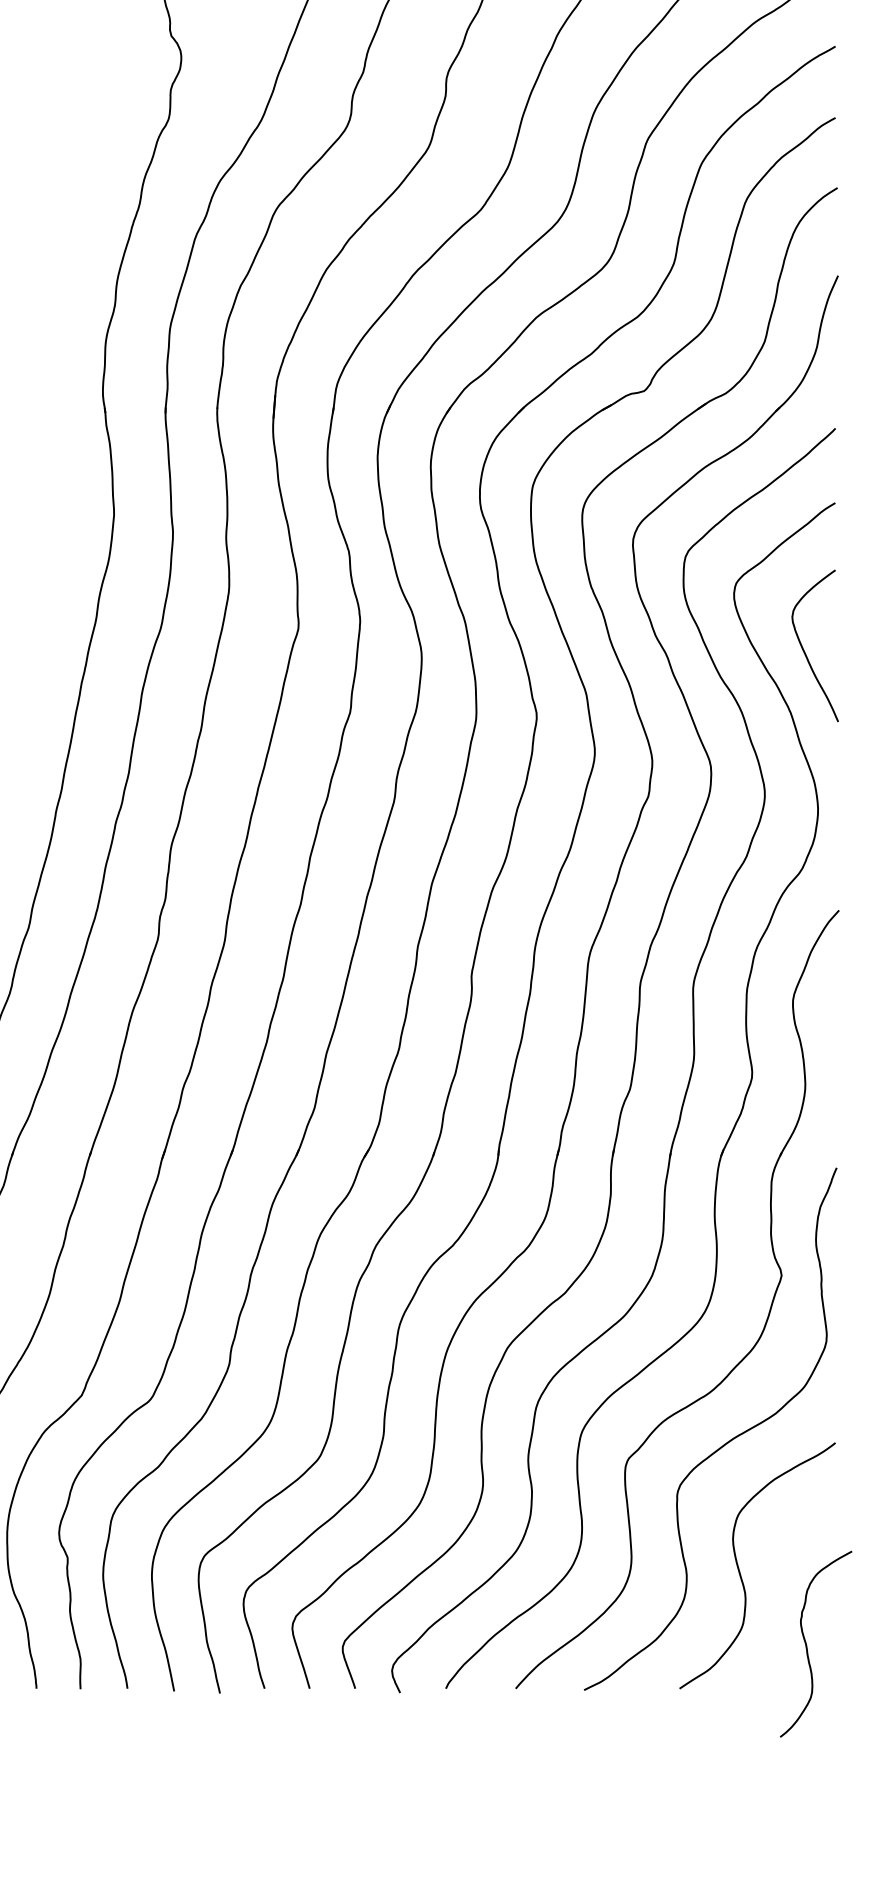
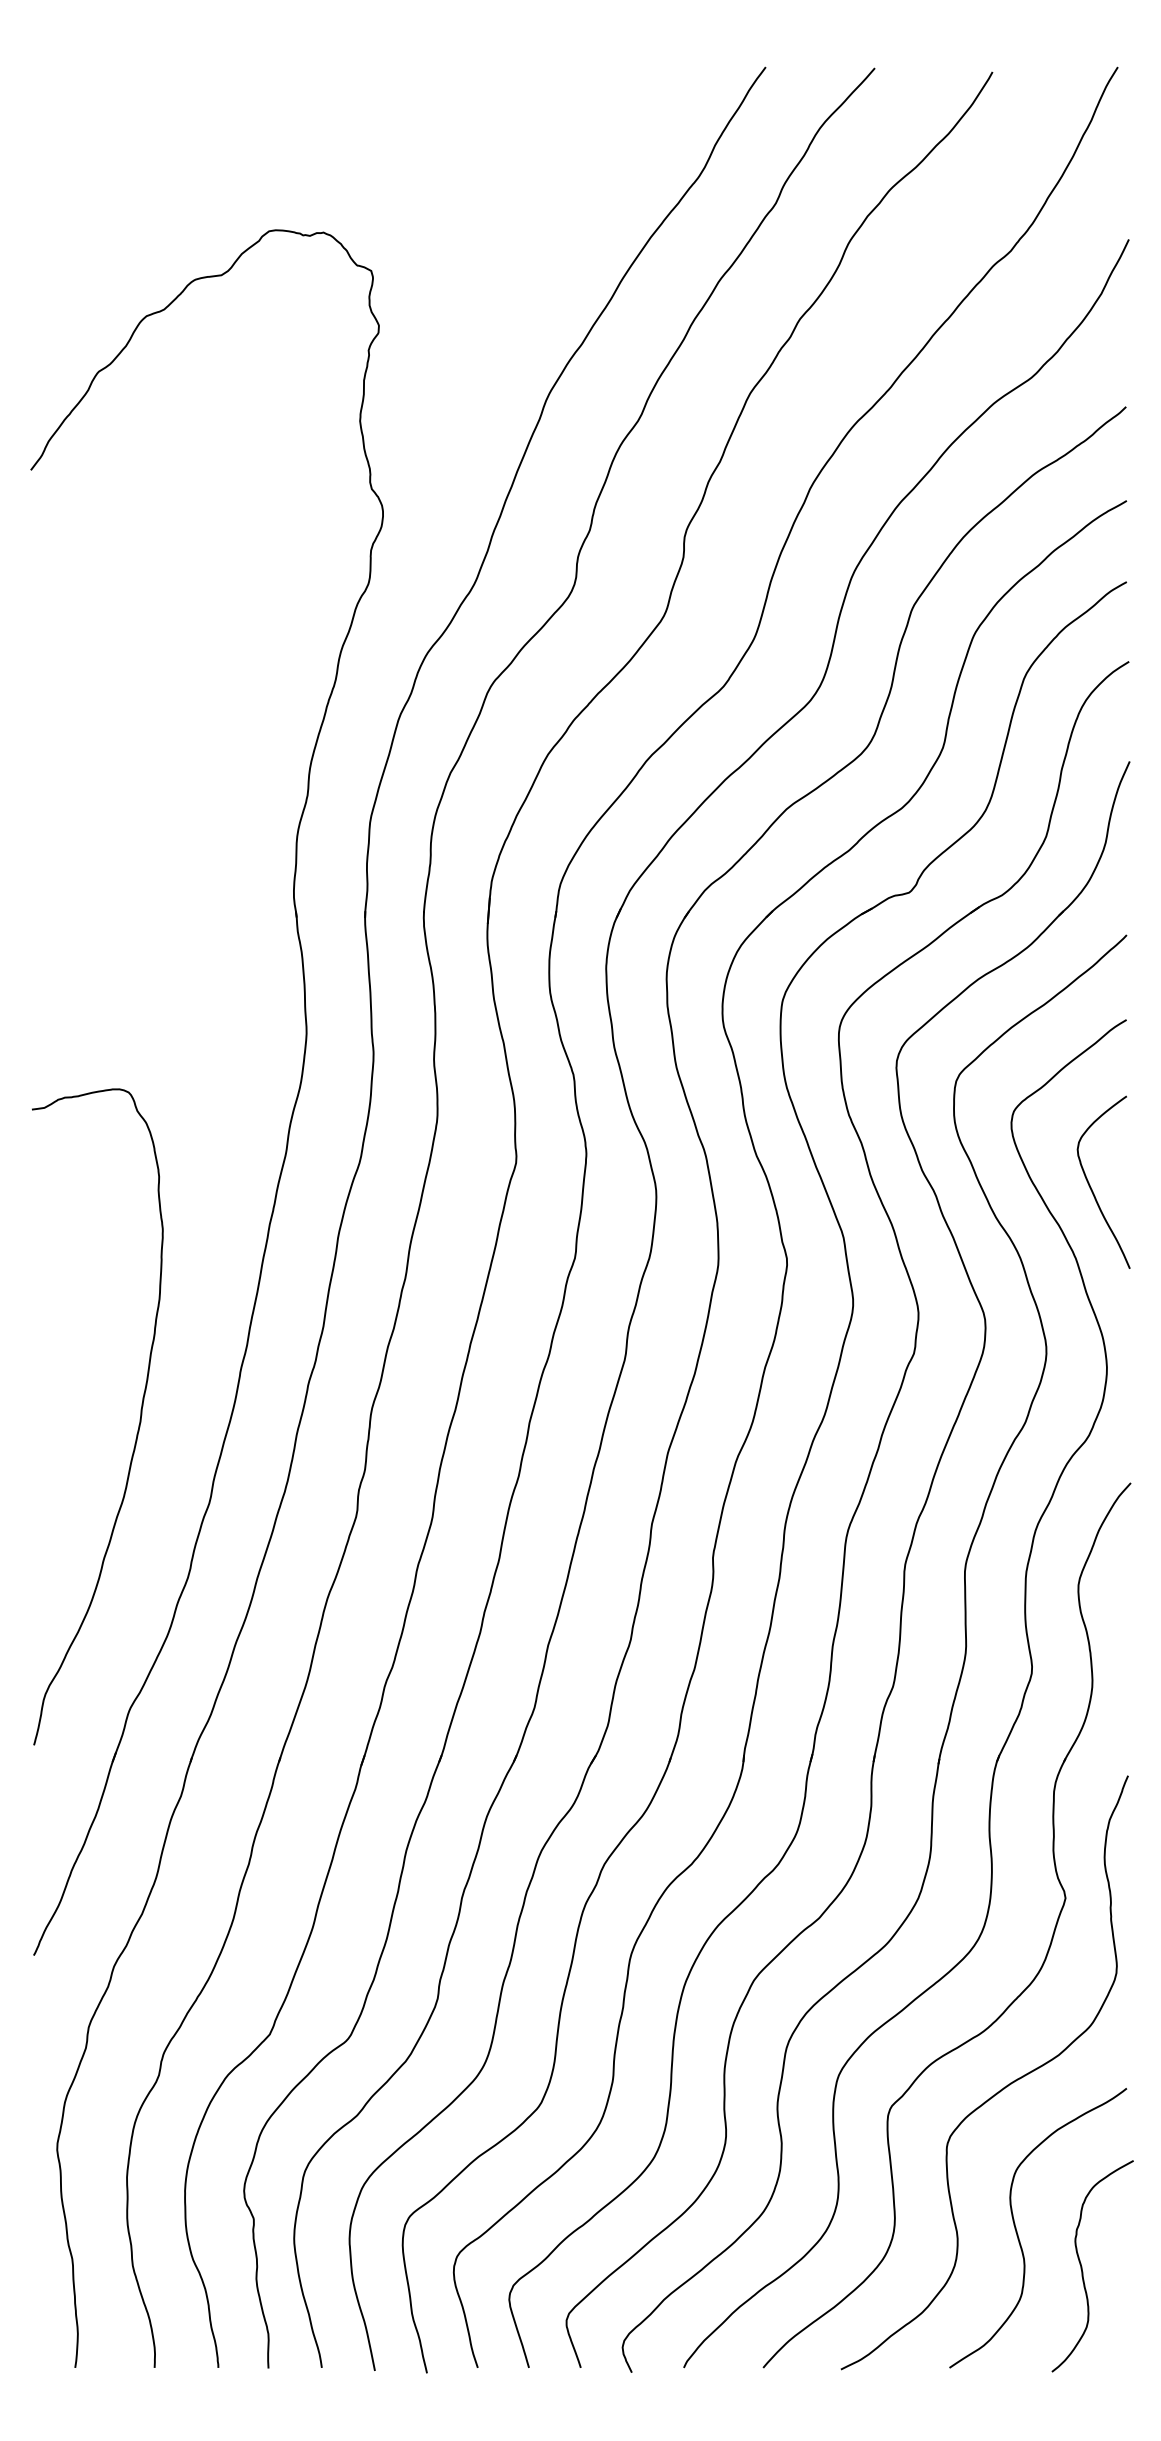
curve: (807, 1644) -> (1082, 2266), moved

